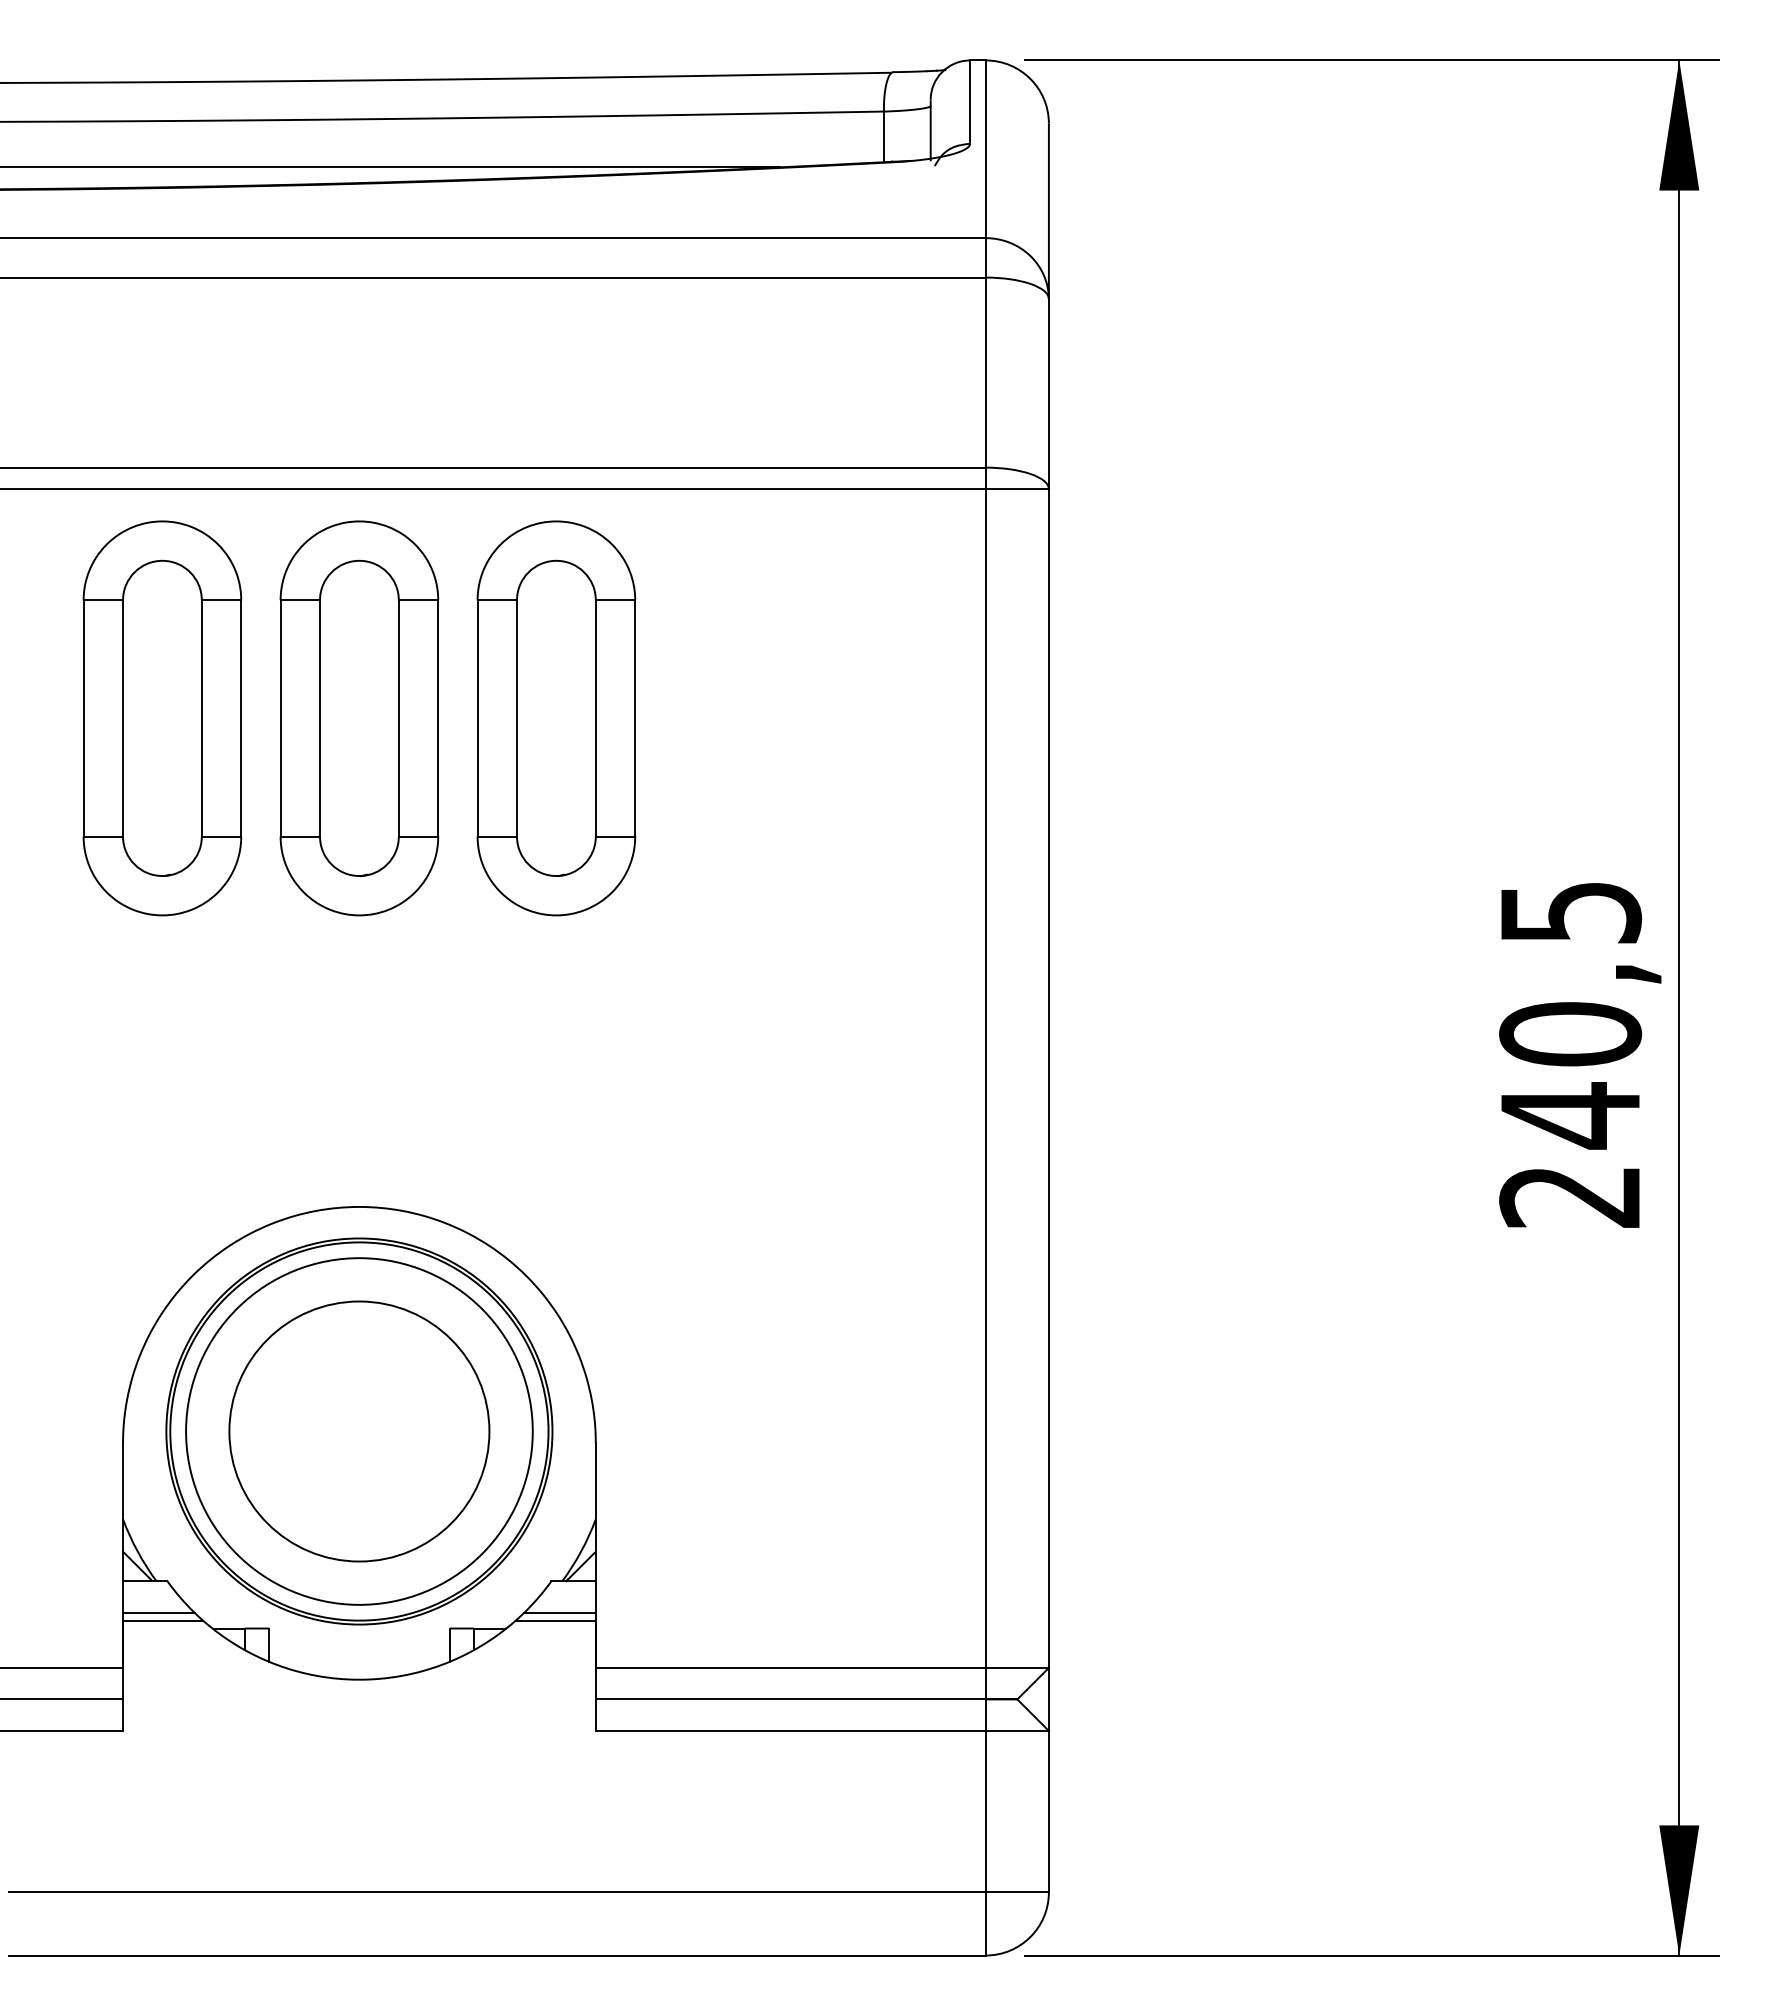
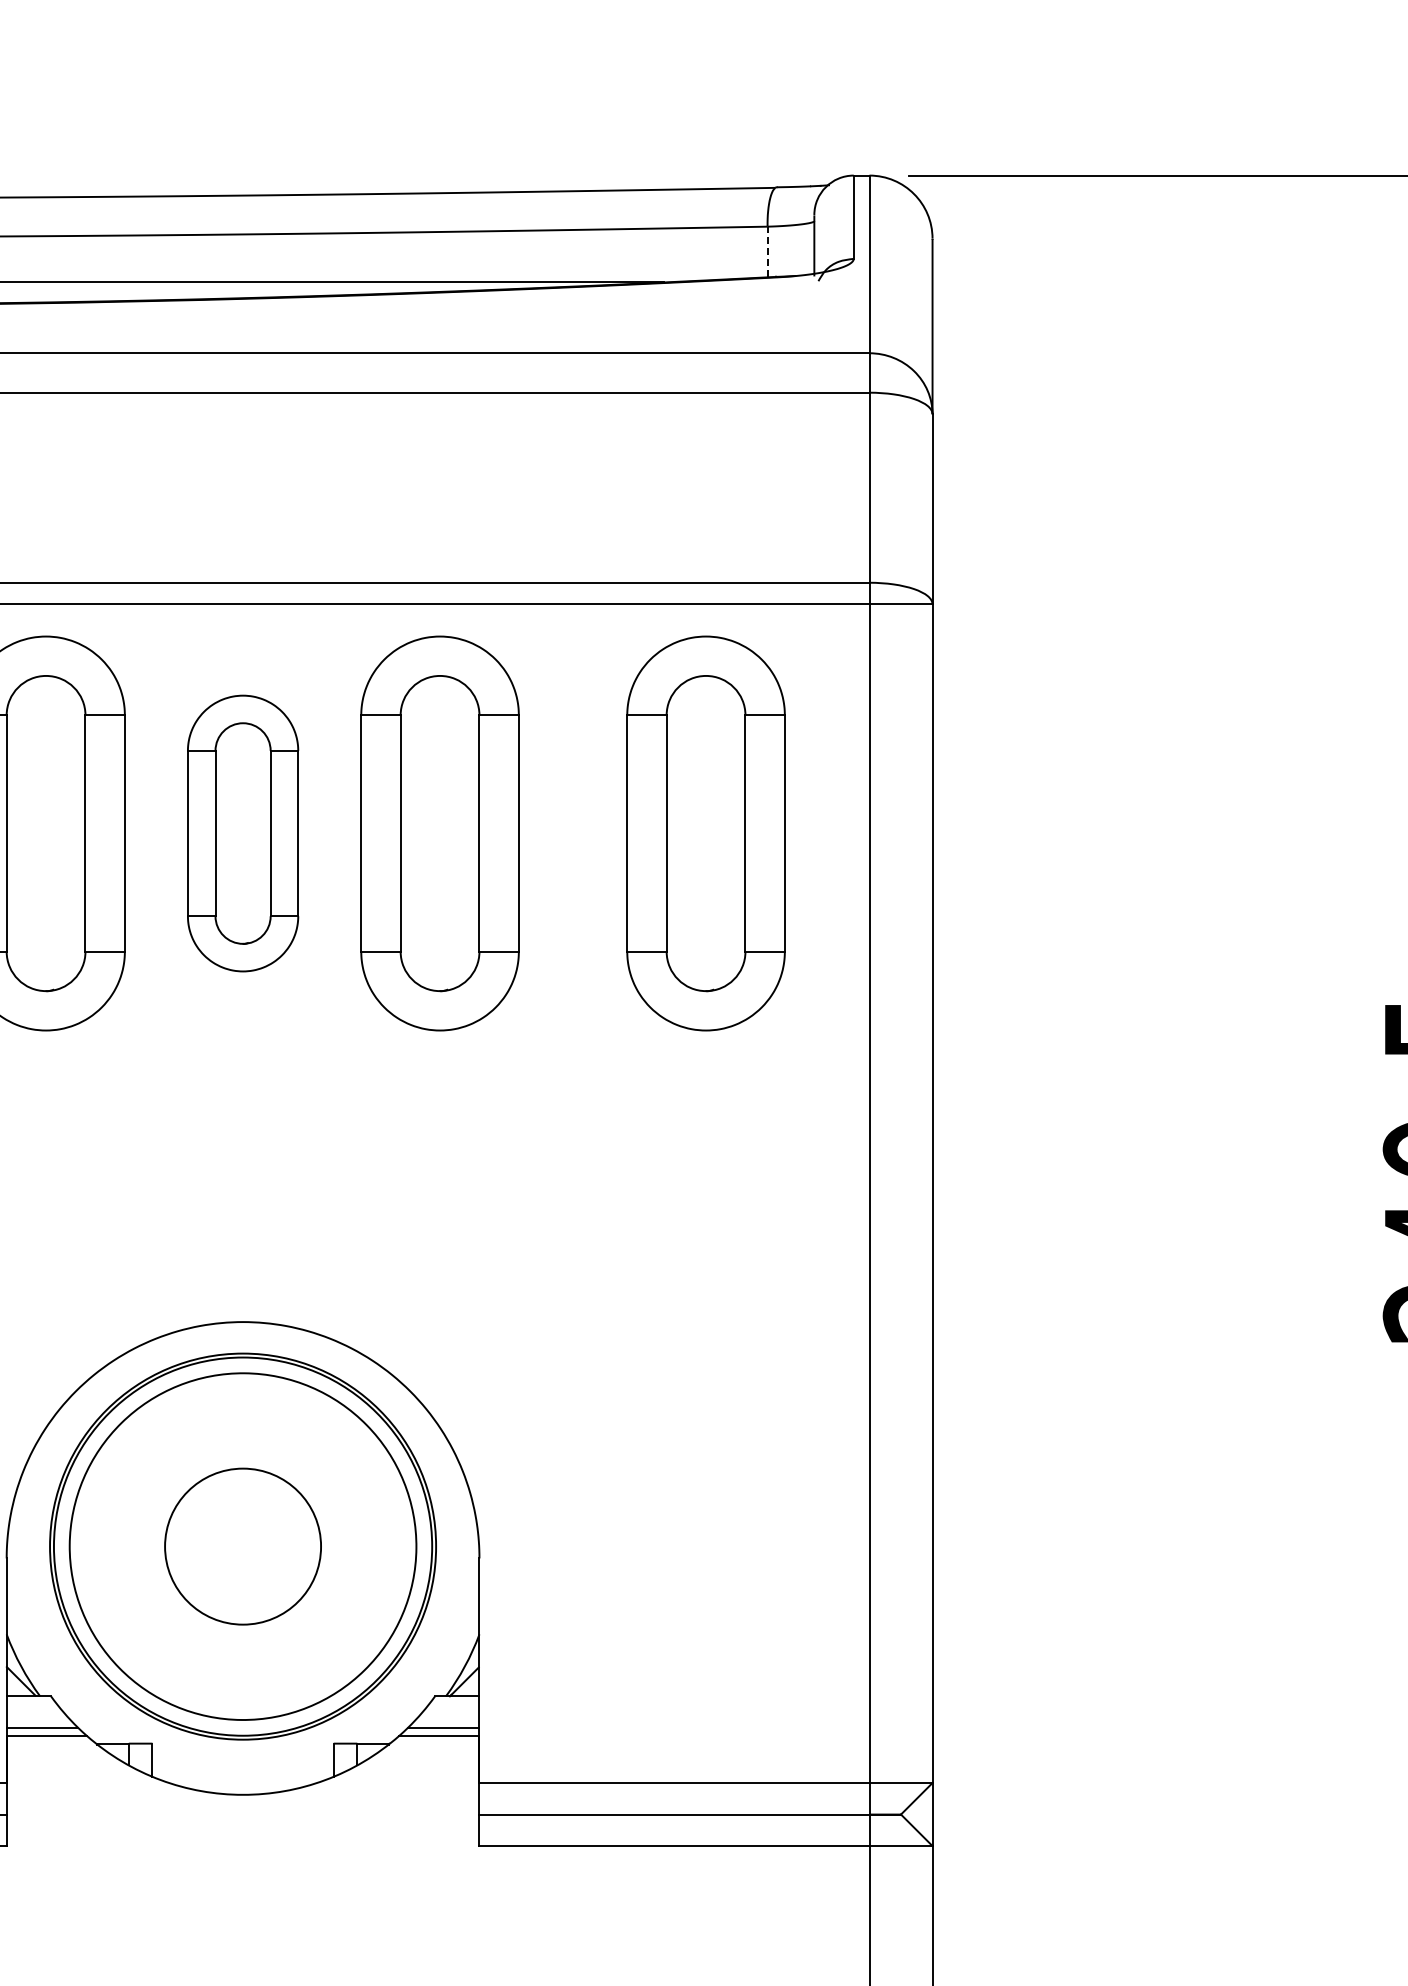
line: (883, 136) -> (767, 251), solid -> dashed
part: (359, 718) -> (243, 833), size x0.7
part: (822, 718) -> (706, 833), added
circle: (359, 1431) -> (243, 1546), size x0.6

